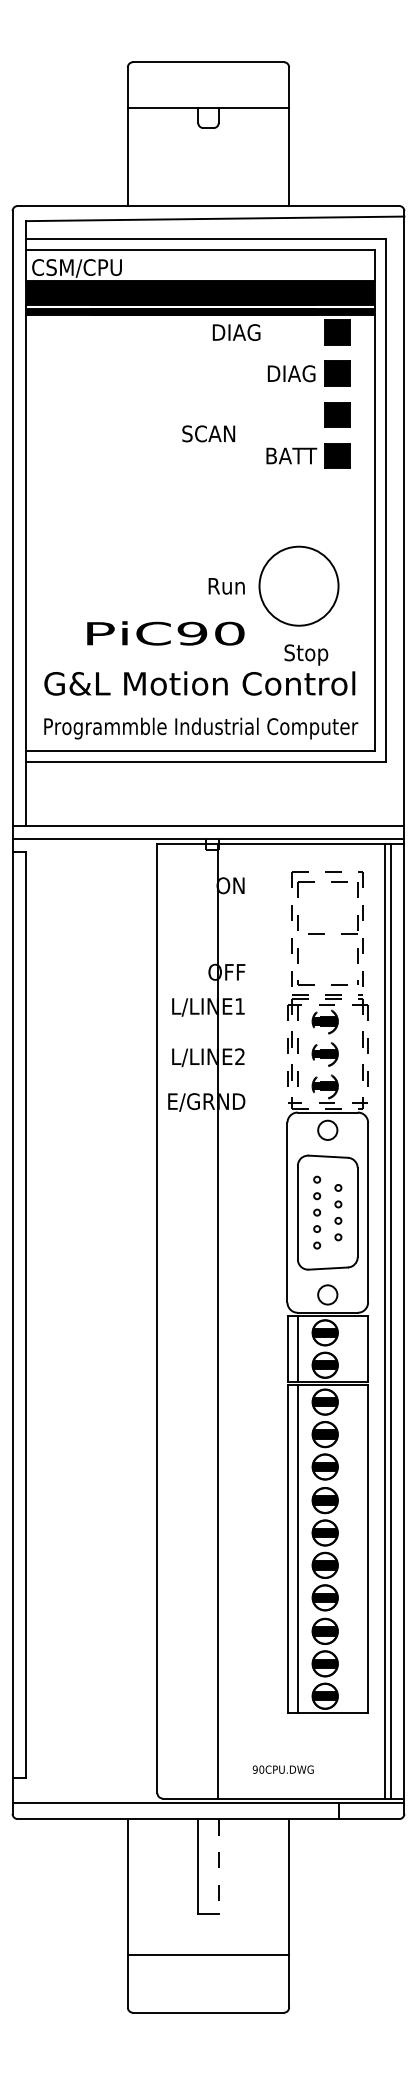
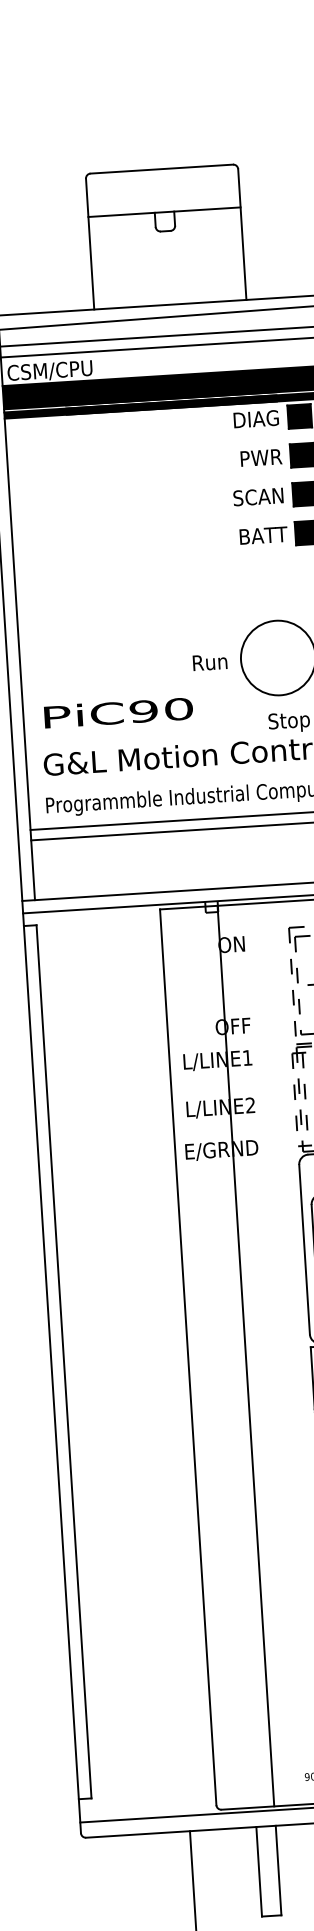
text: (236, 332) -> (256, 419), moved
text: (291, 373) -> (258, 457), DIAG -> PWR
text: (208, 433) -> (258, 496), moved
text: (165, 633) -> (118, 712), moved
line: (218, 1867) -> (278, 1871), dashed -> solid

